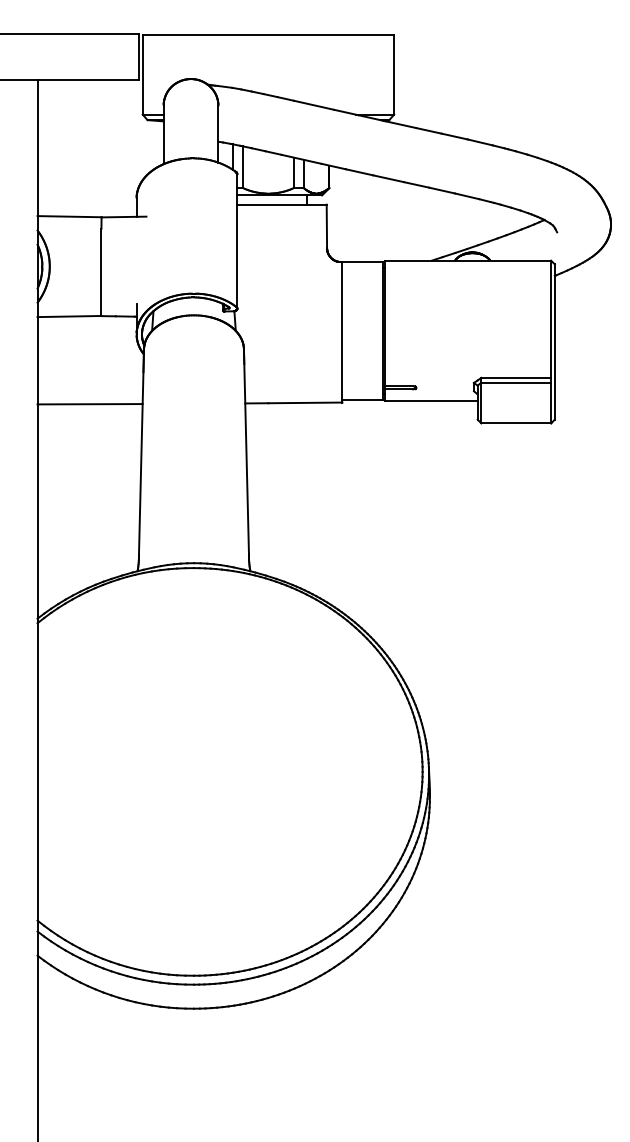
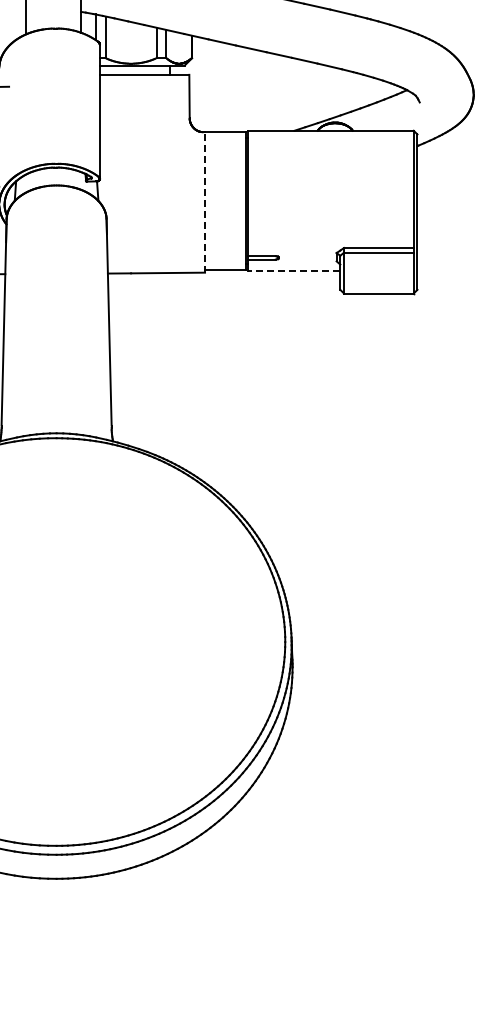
line: (342, 331) -> (205, 201), solid -> dashed
line: (430, 401) -> (293, 271), solid -> dashed

